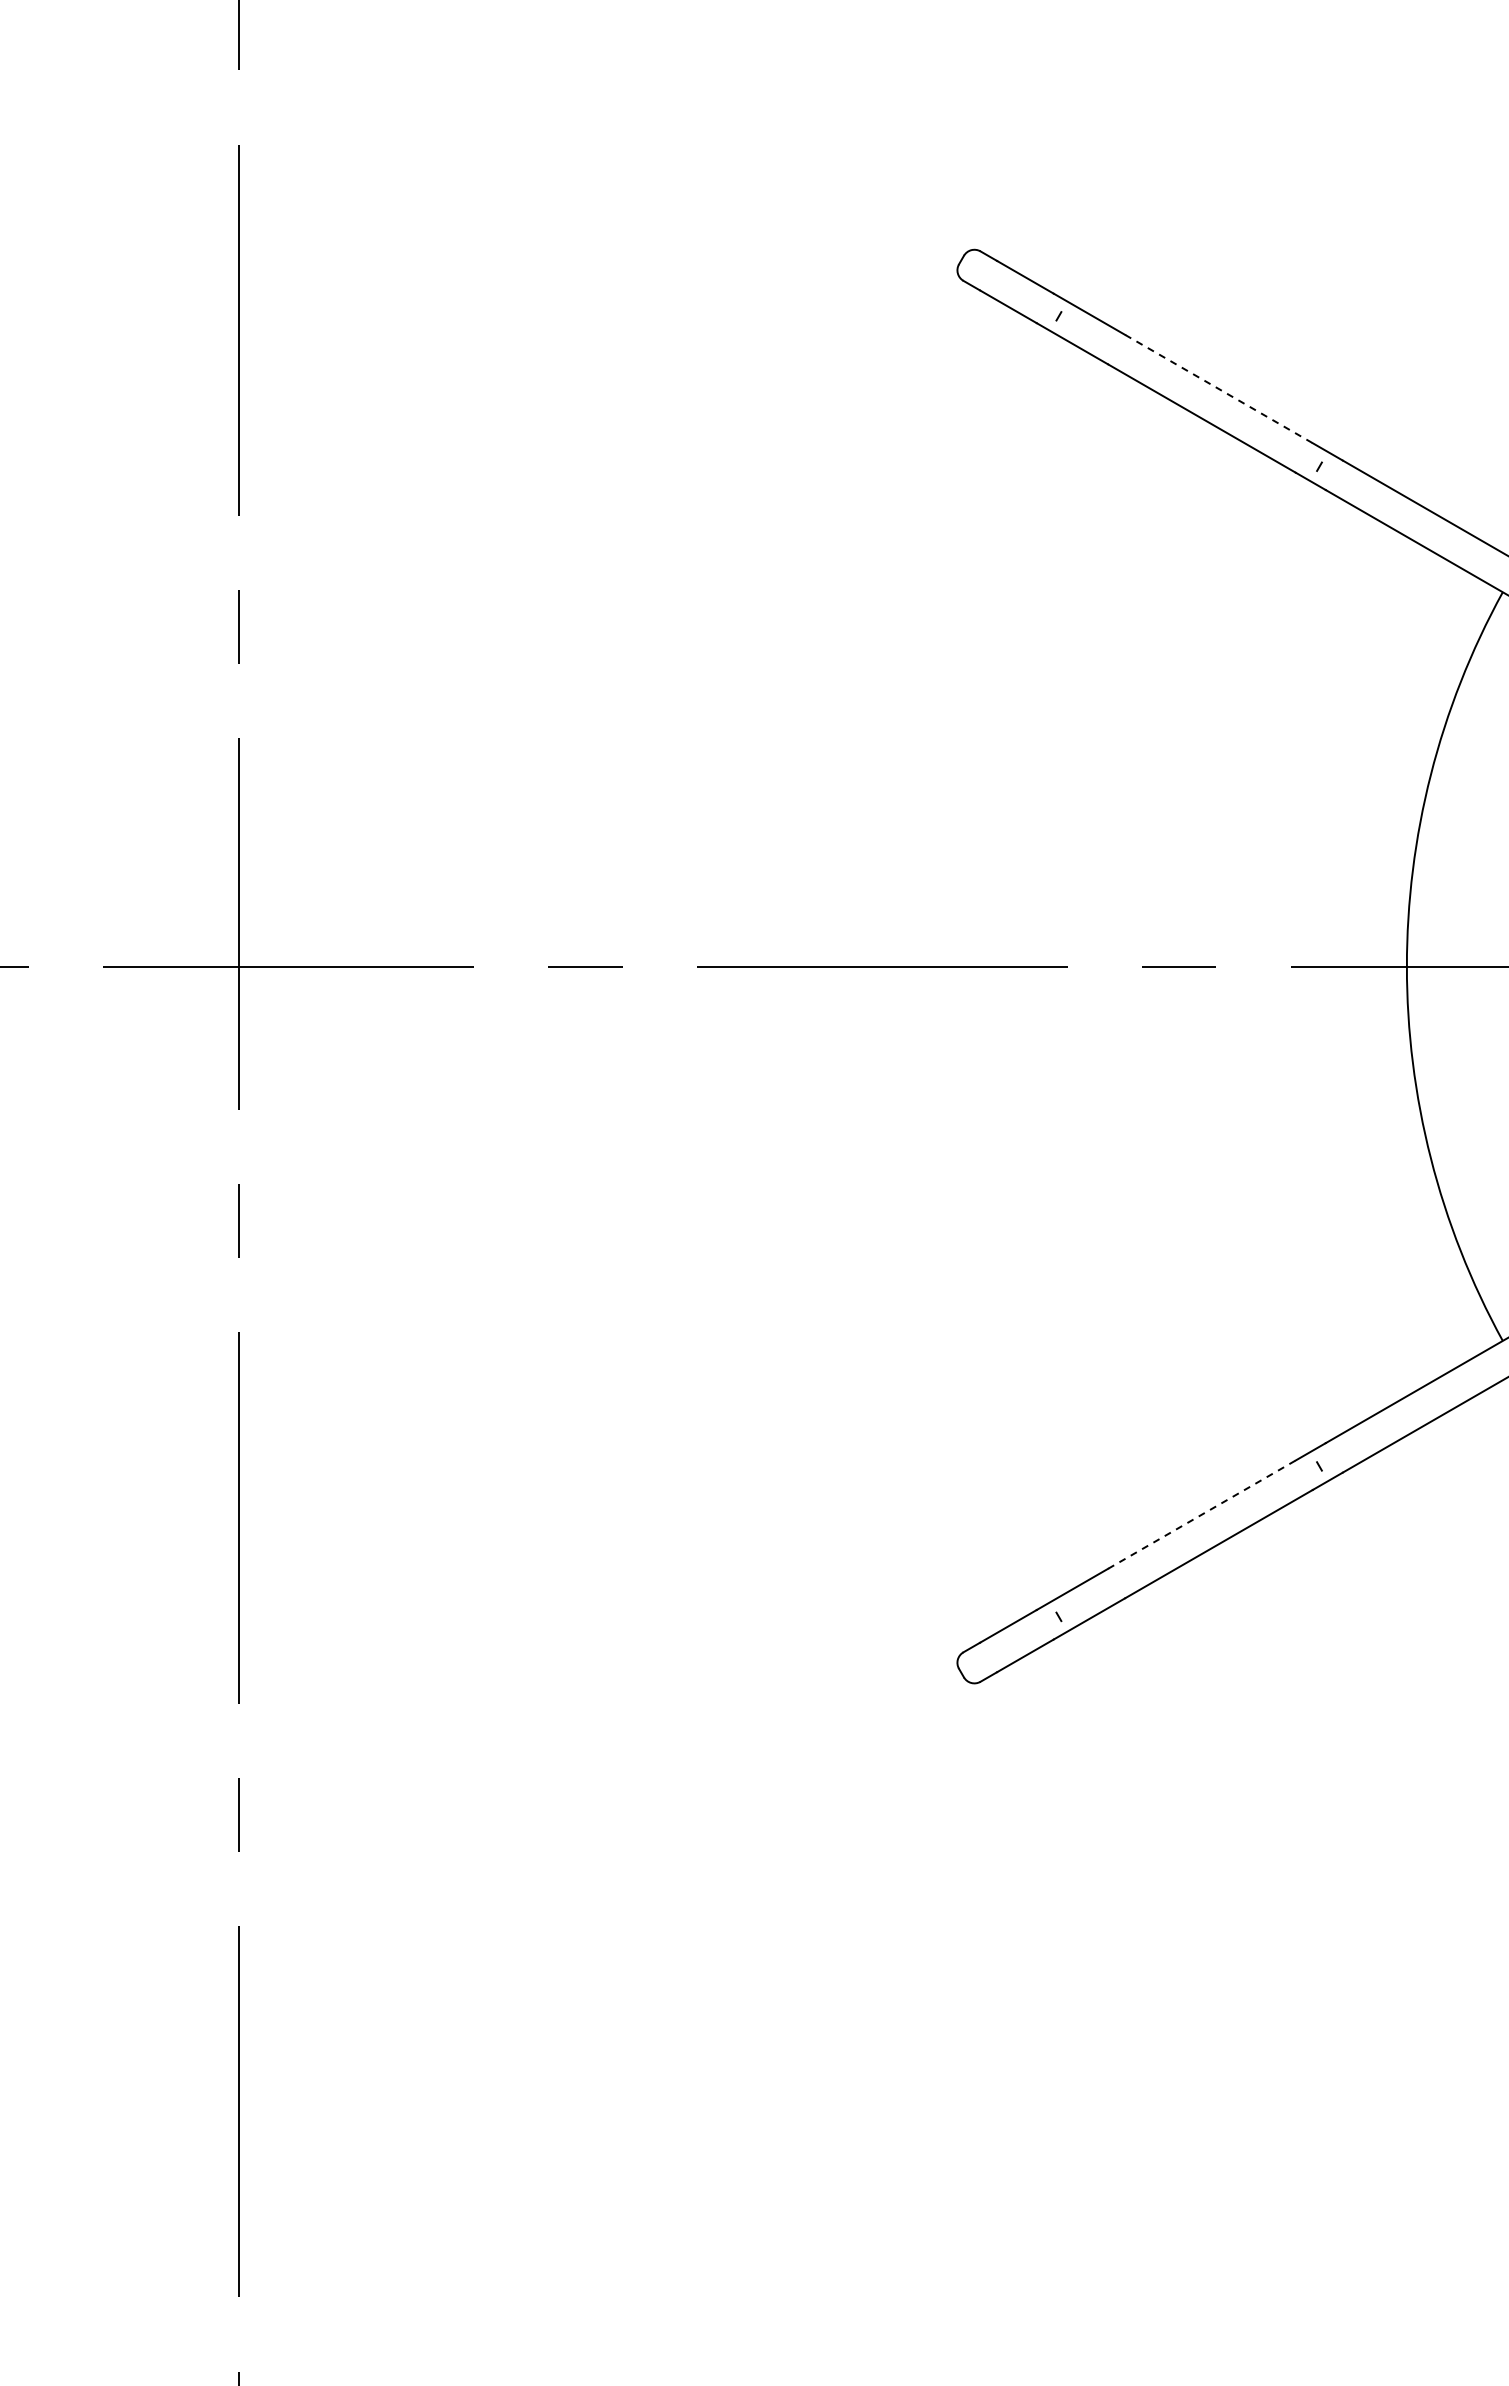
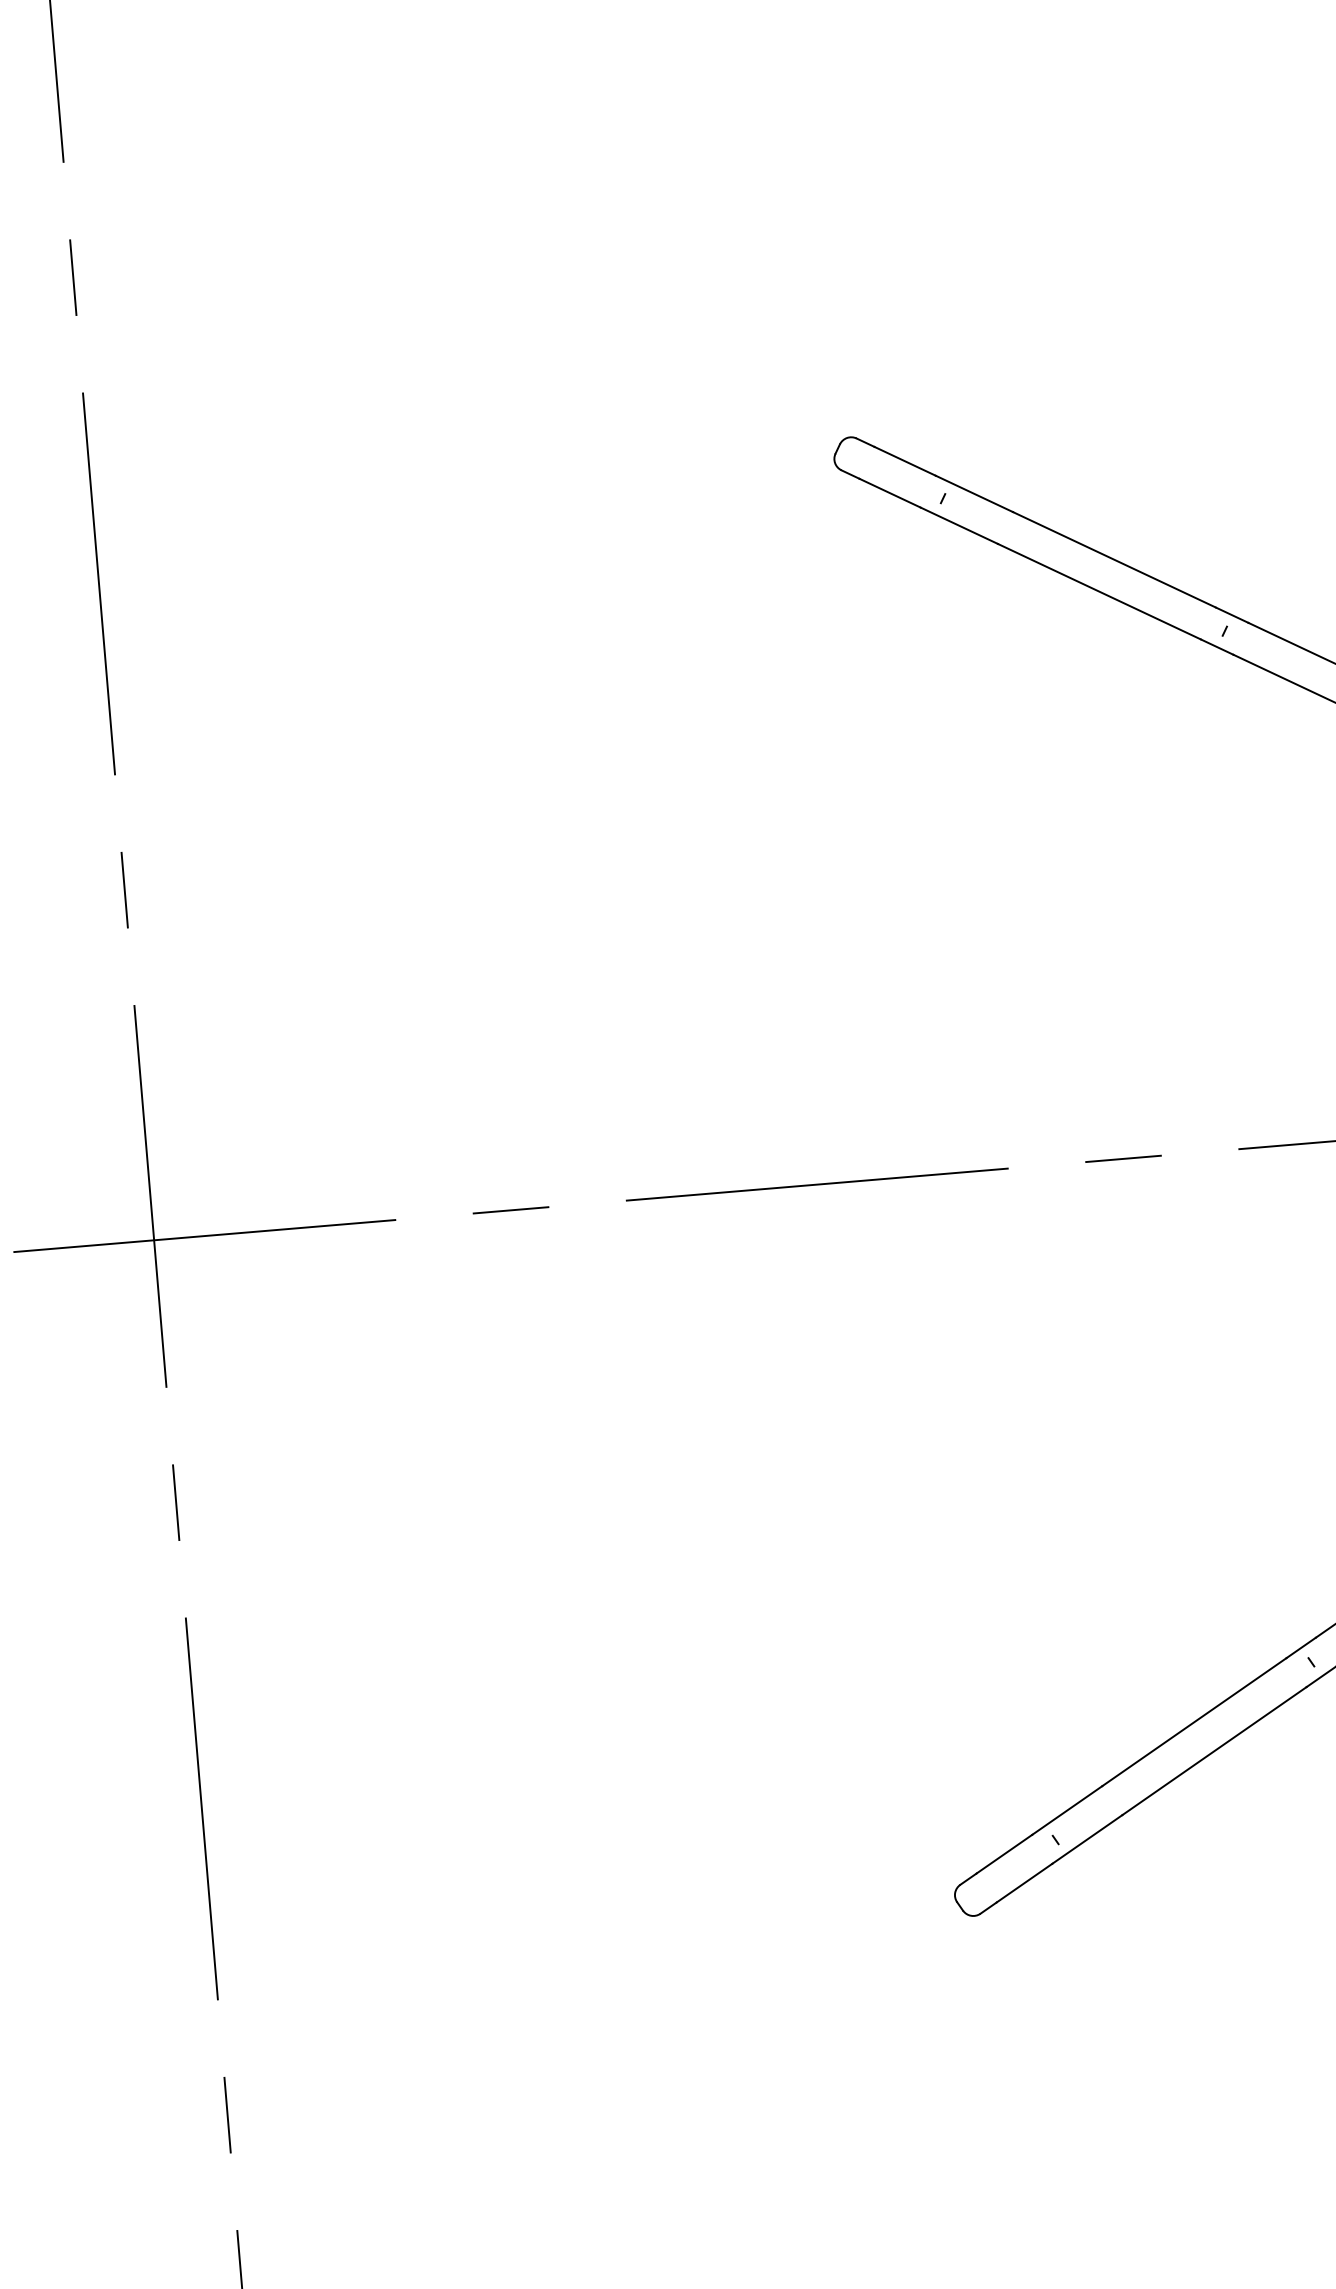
line: (1219, 389) -> (1115, 560), dashed -> solid
line: (1202, 1514) -> (1194, 1721), dashed -> solid

